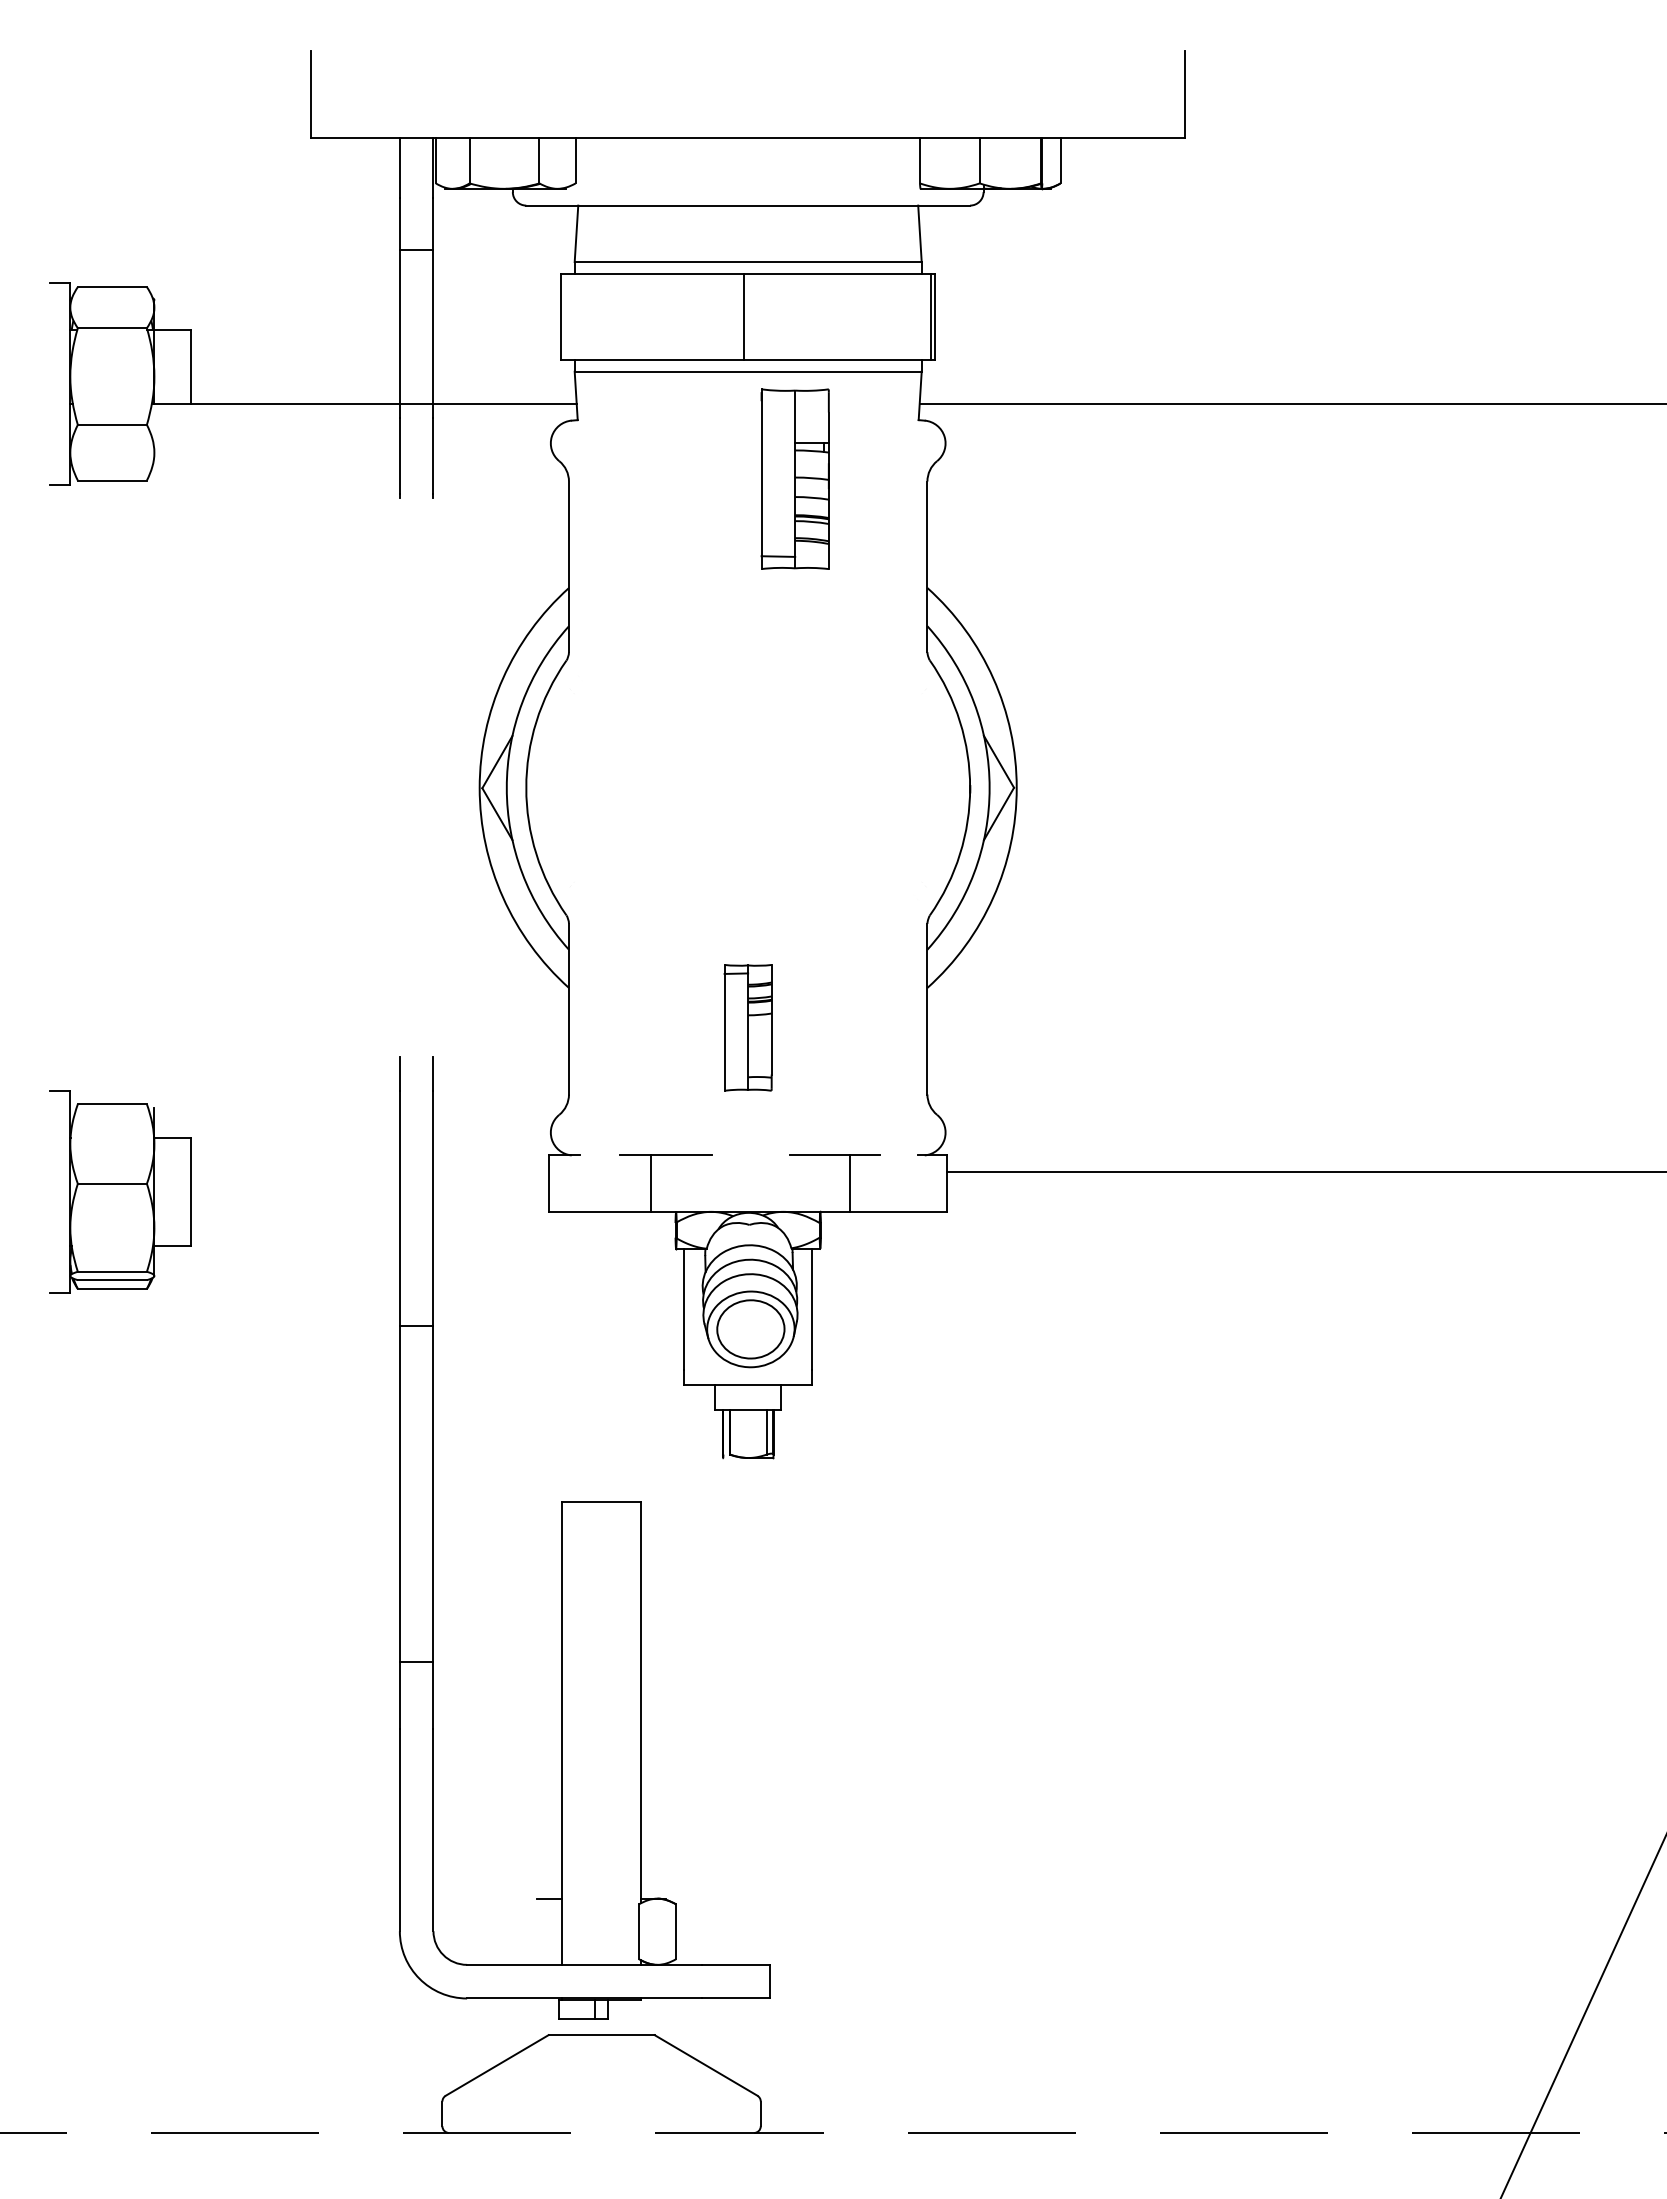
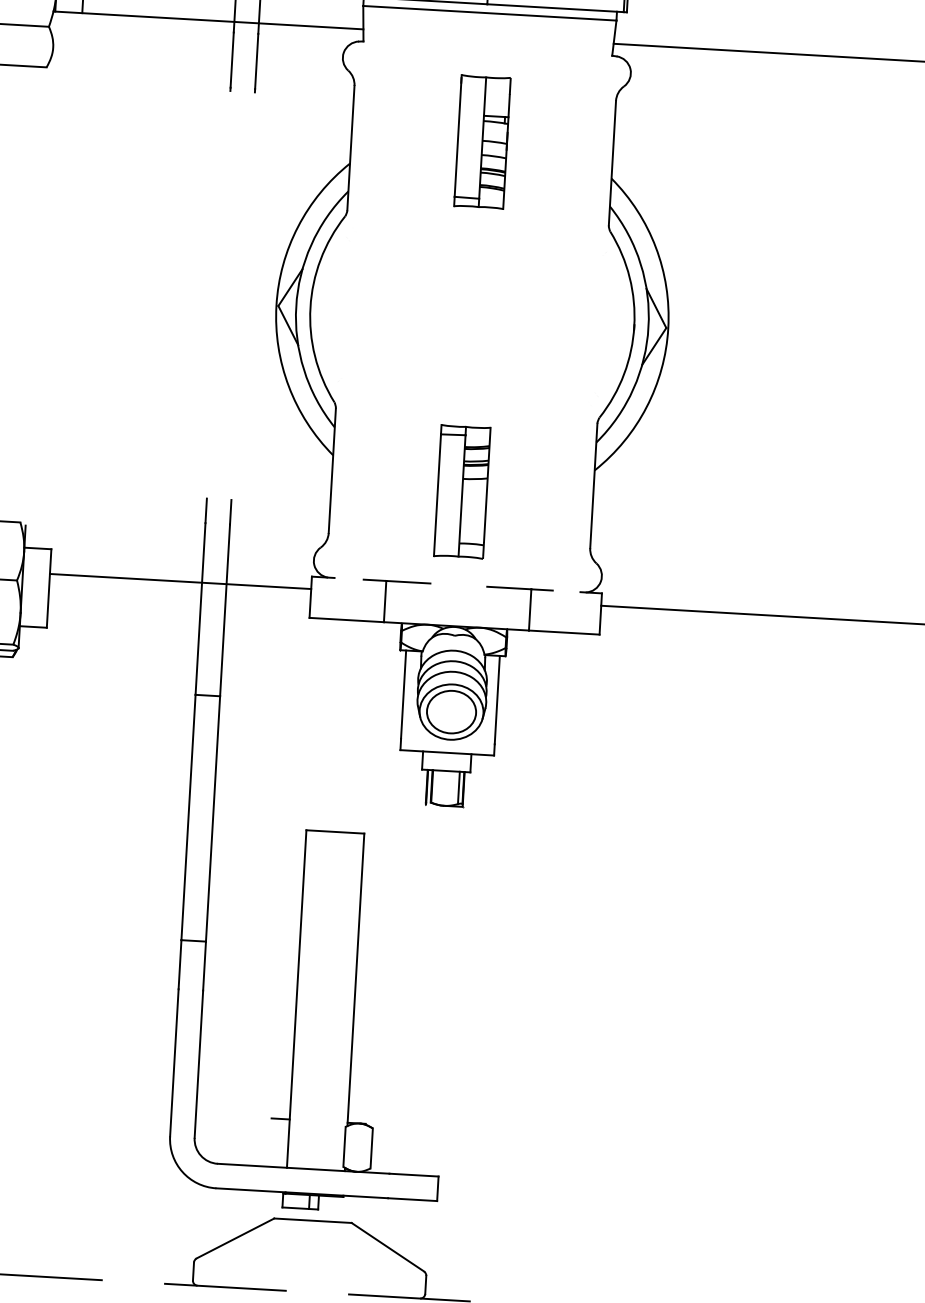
part: (794, 478) -> (481, 141), moved
part: (747, 1027) -> (461, 491), size x1.43
line: (370, 1172) -> (180, 581), added

